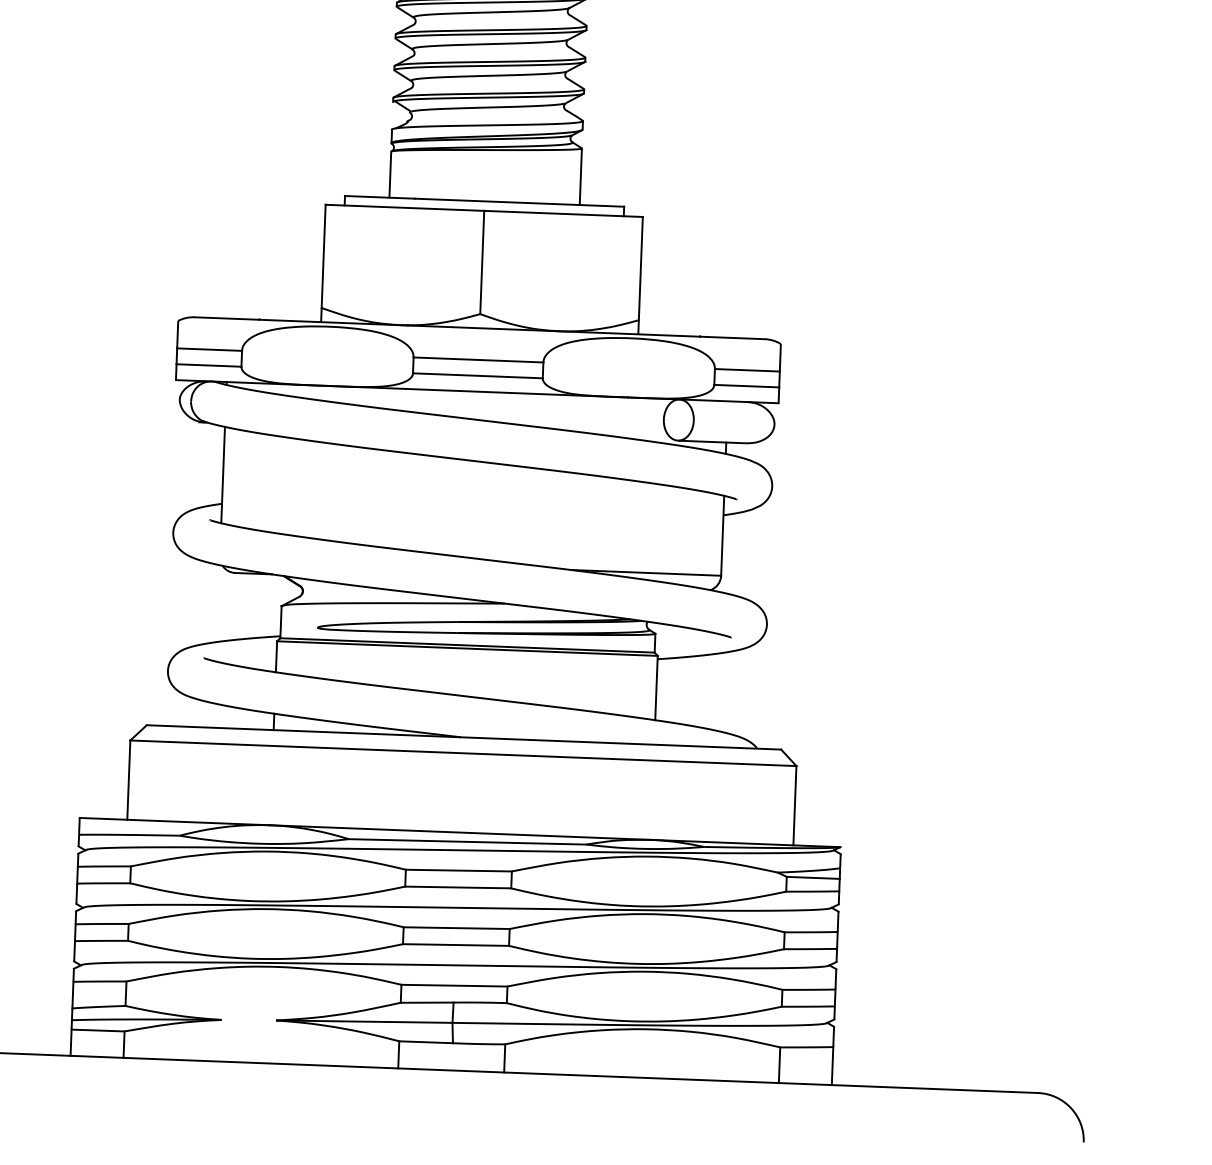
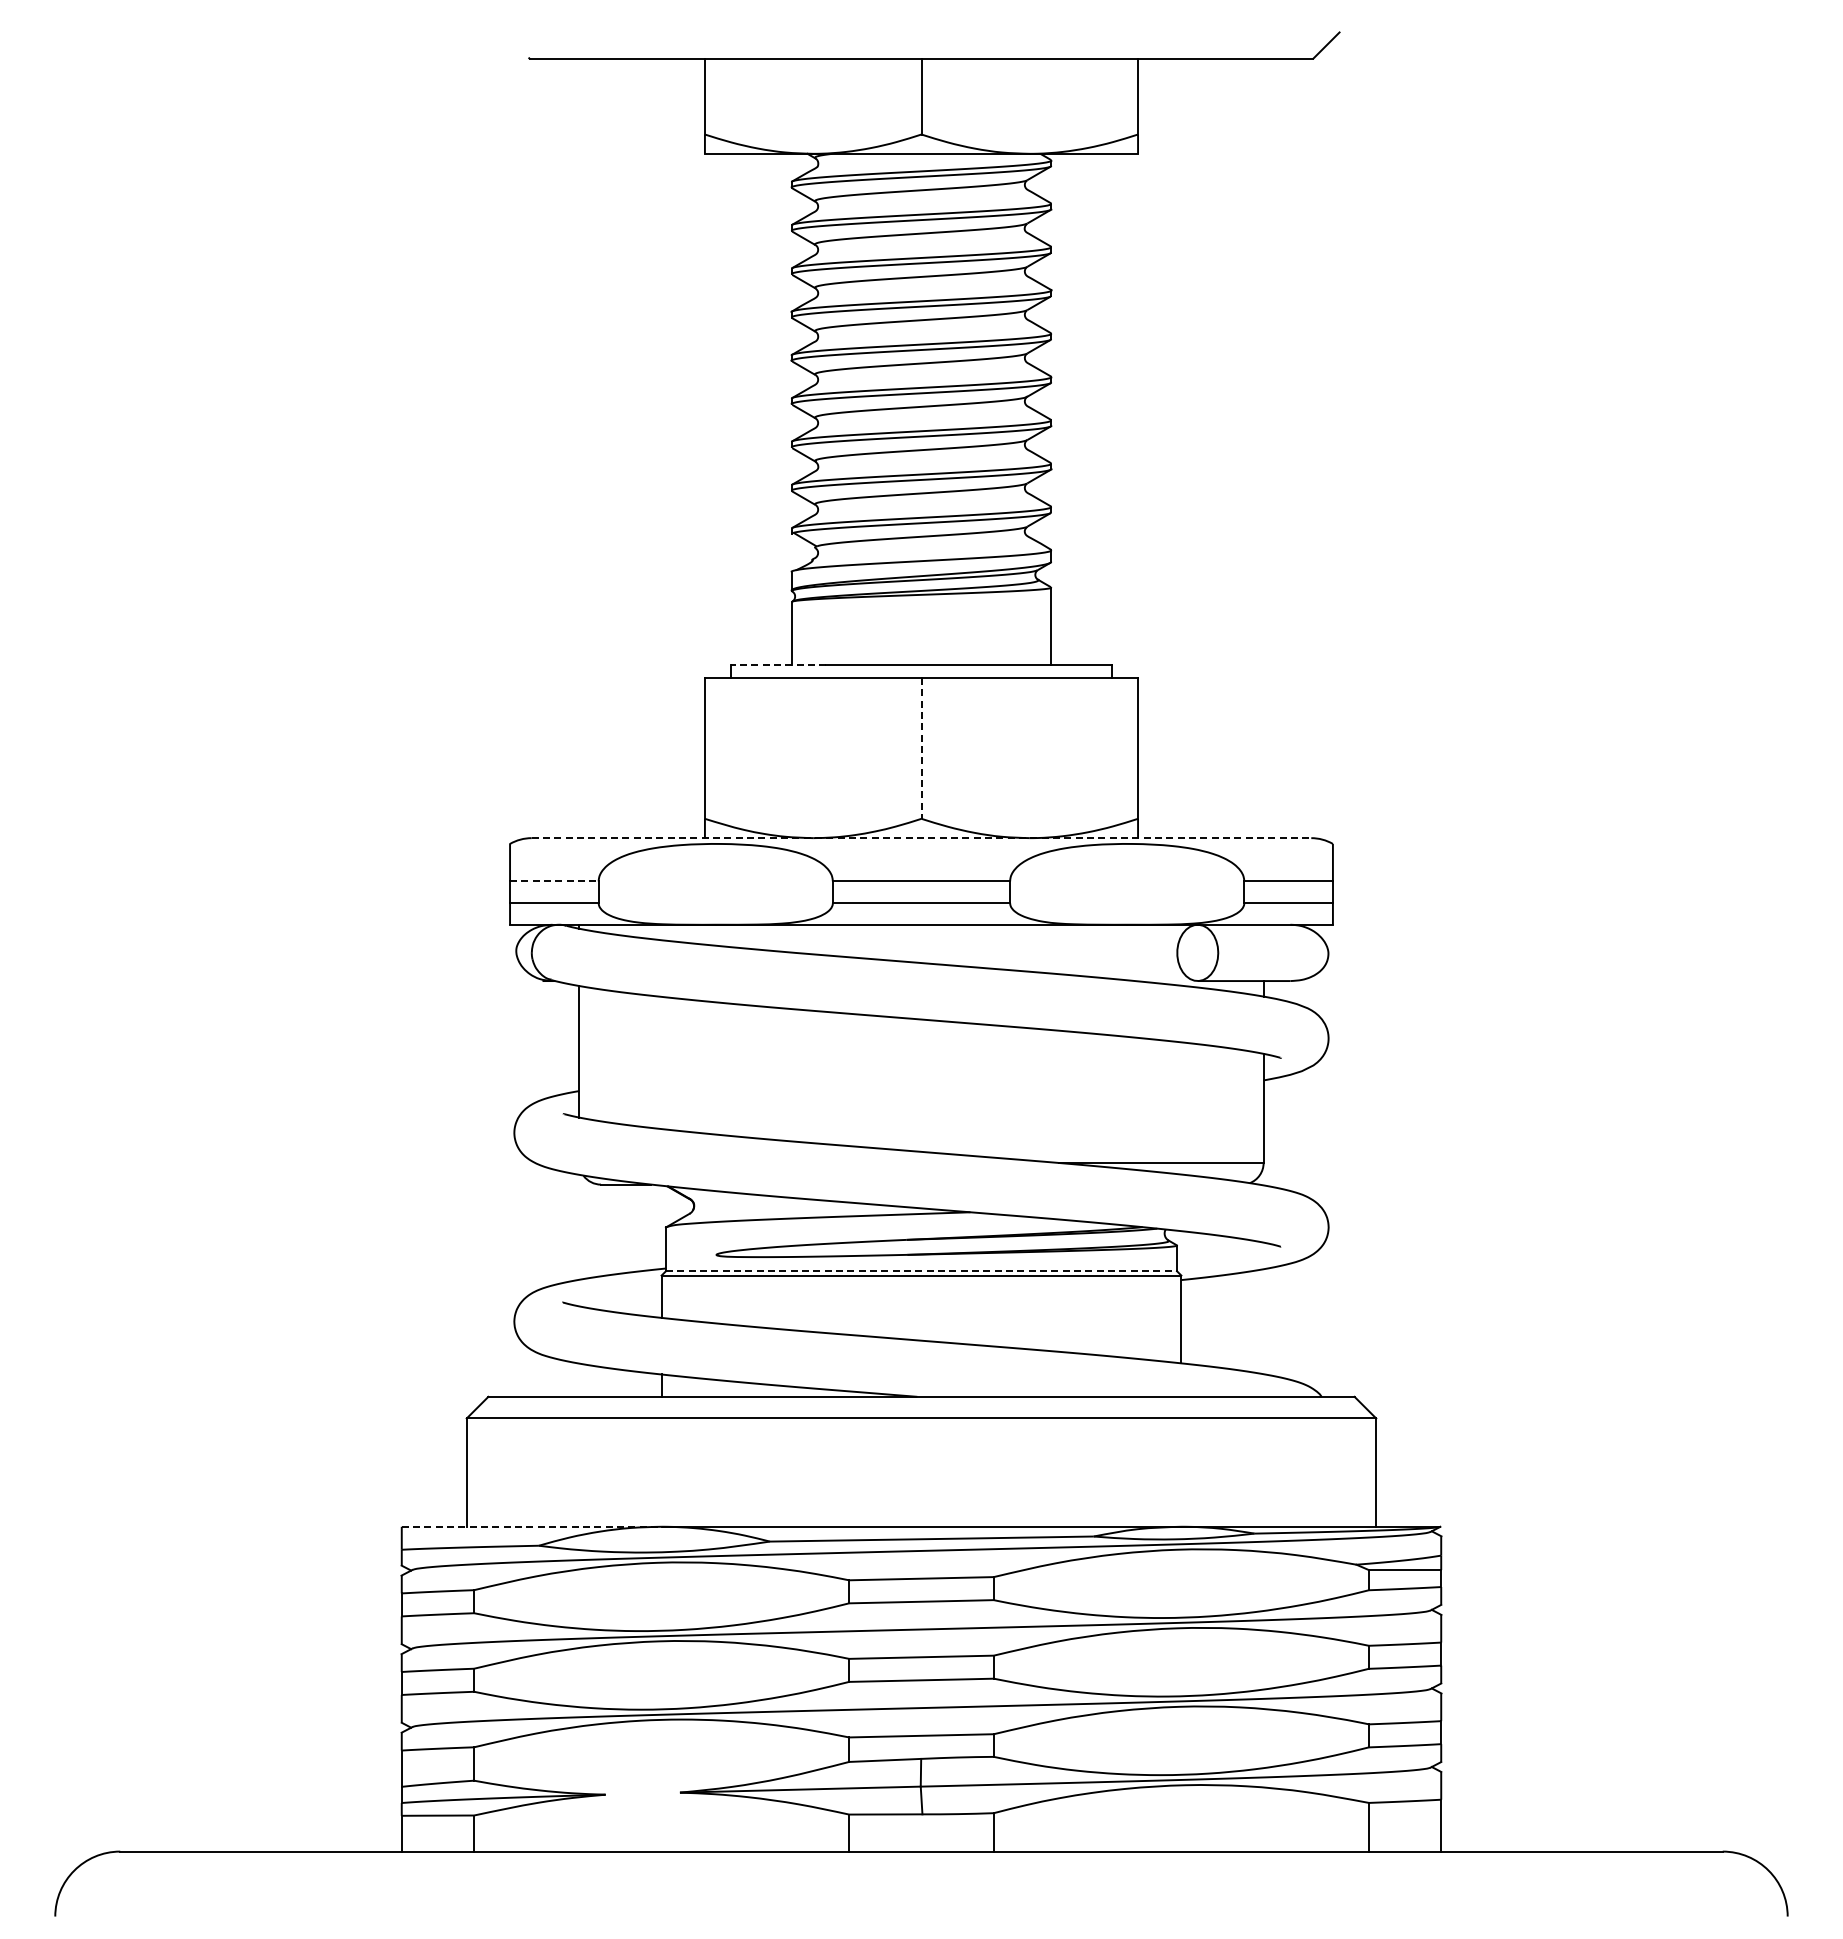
line: (379, 197) -> (778, 664), solid -> dashed
line: (482, 262) -> (921, 748), solid -> dashed
line: (479, 328) -> (921, 838), solid -> dashed
line: (209, 349) -> (554, 881), solid -> dashed
line: (467, 645) -> (921, 1271), solid -> dashed
line: (174, 821) -> (531, 1526), solid -> dashed

